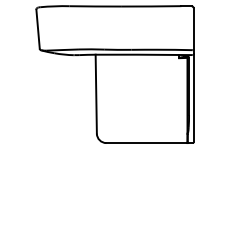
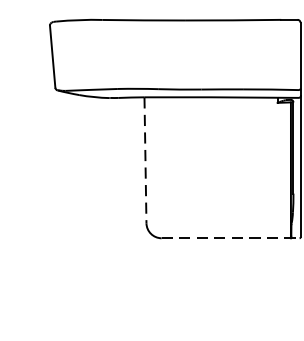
line: (96, 94) -> (145, 160), solid -> dashed
line: (150, 143) -> (231, 238), solid -> dashed

